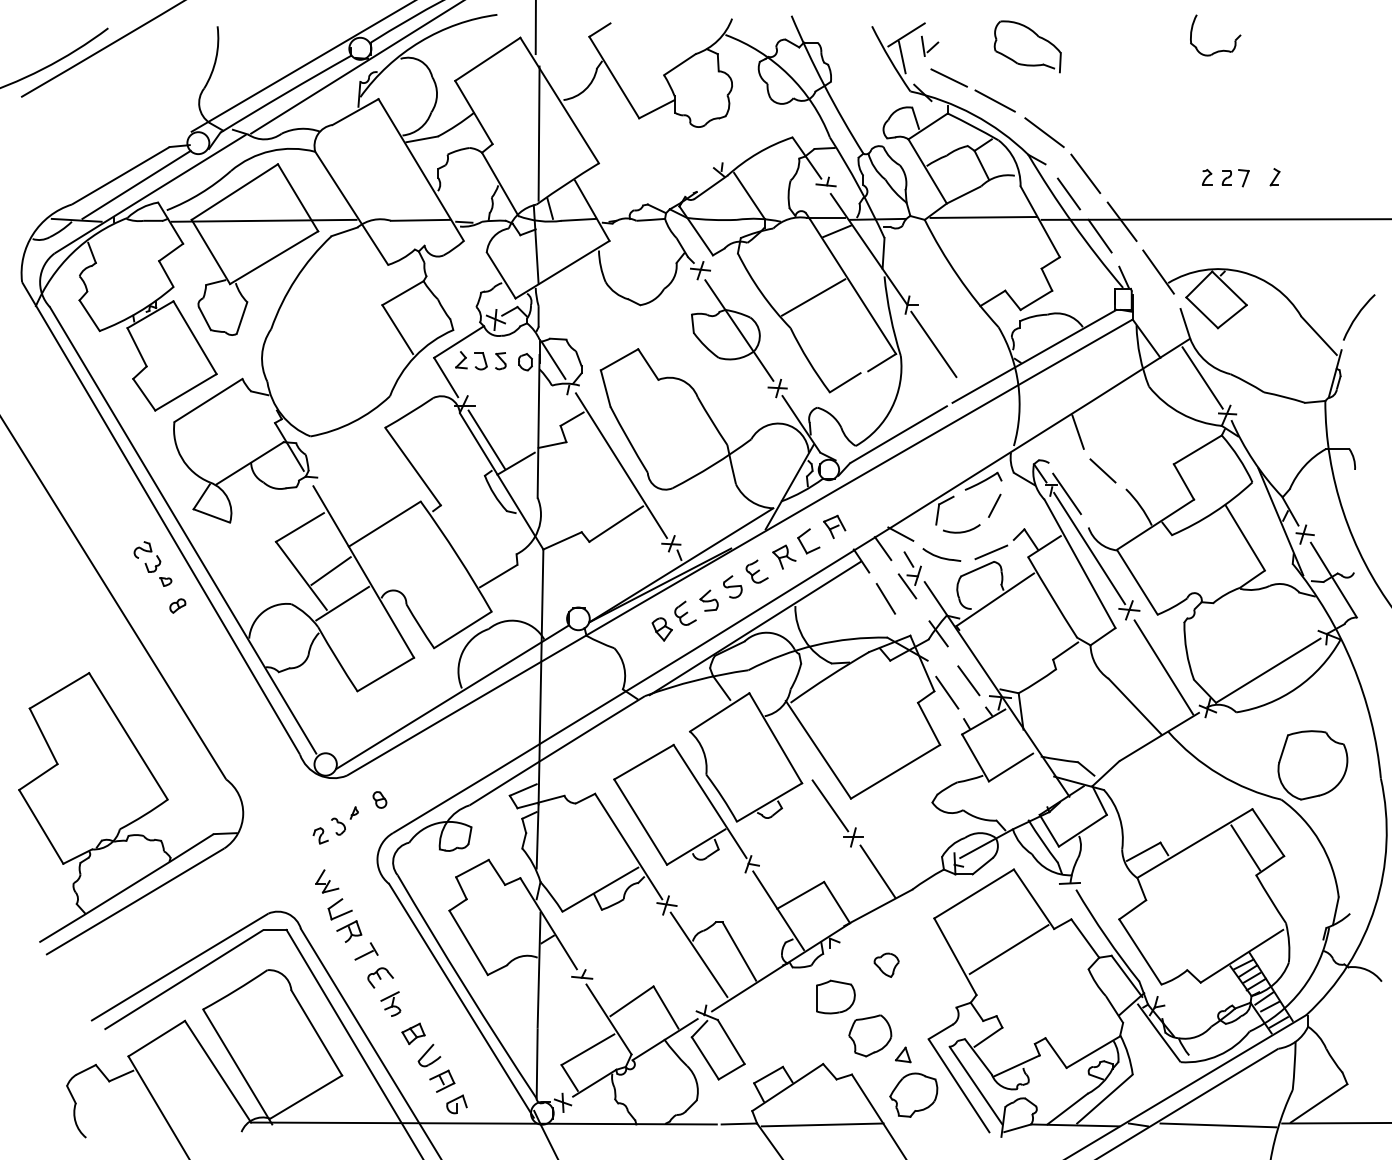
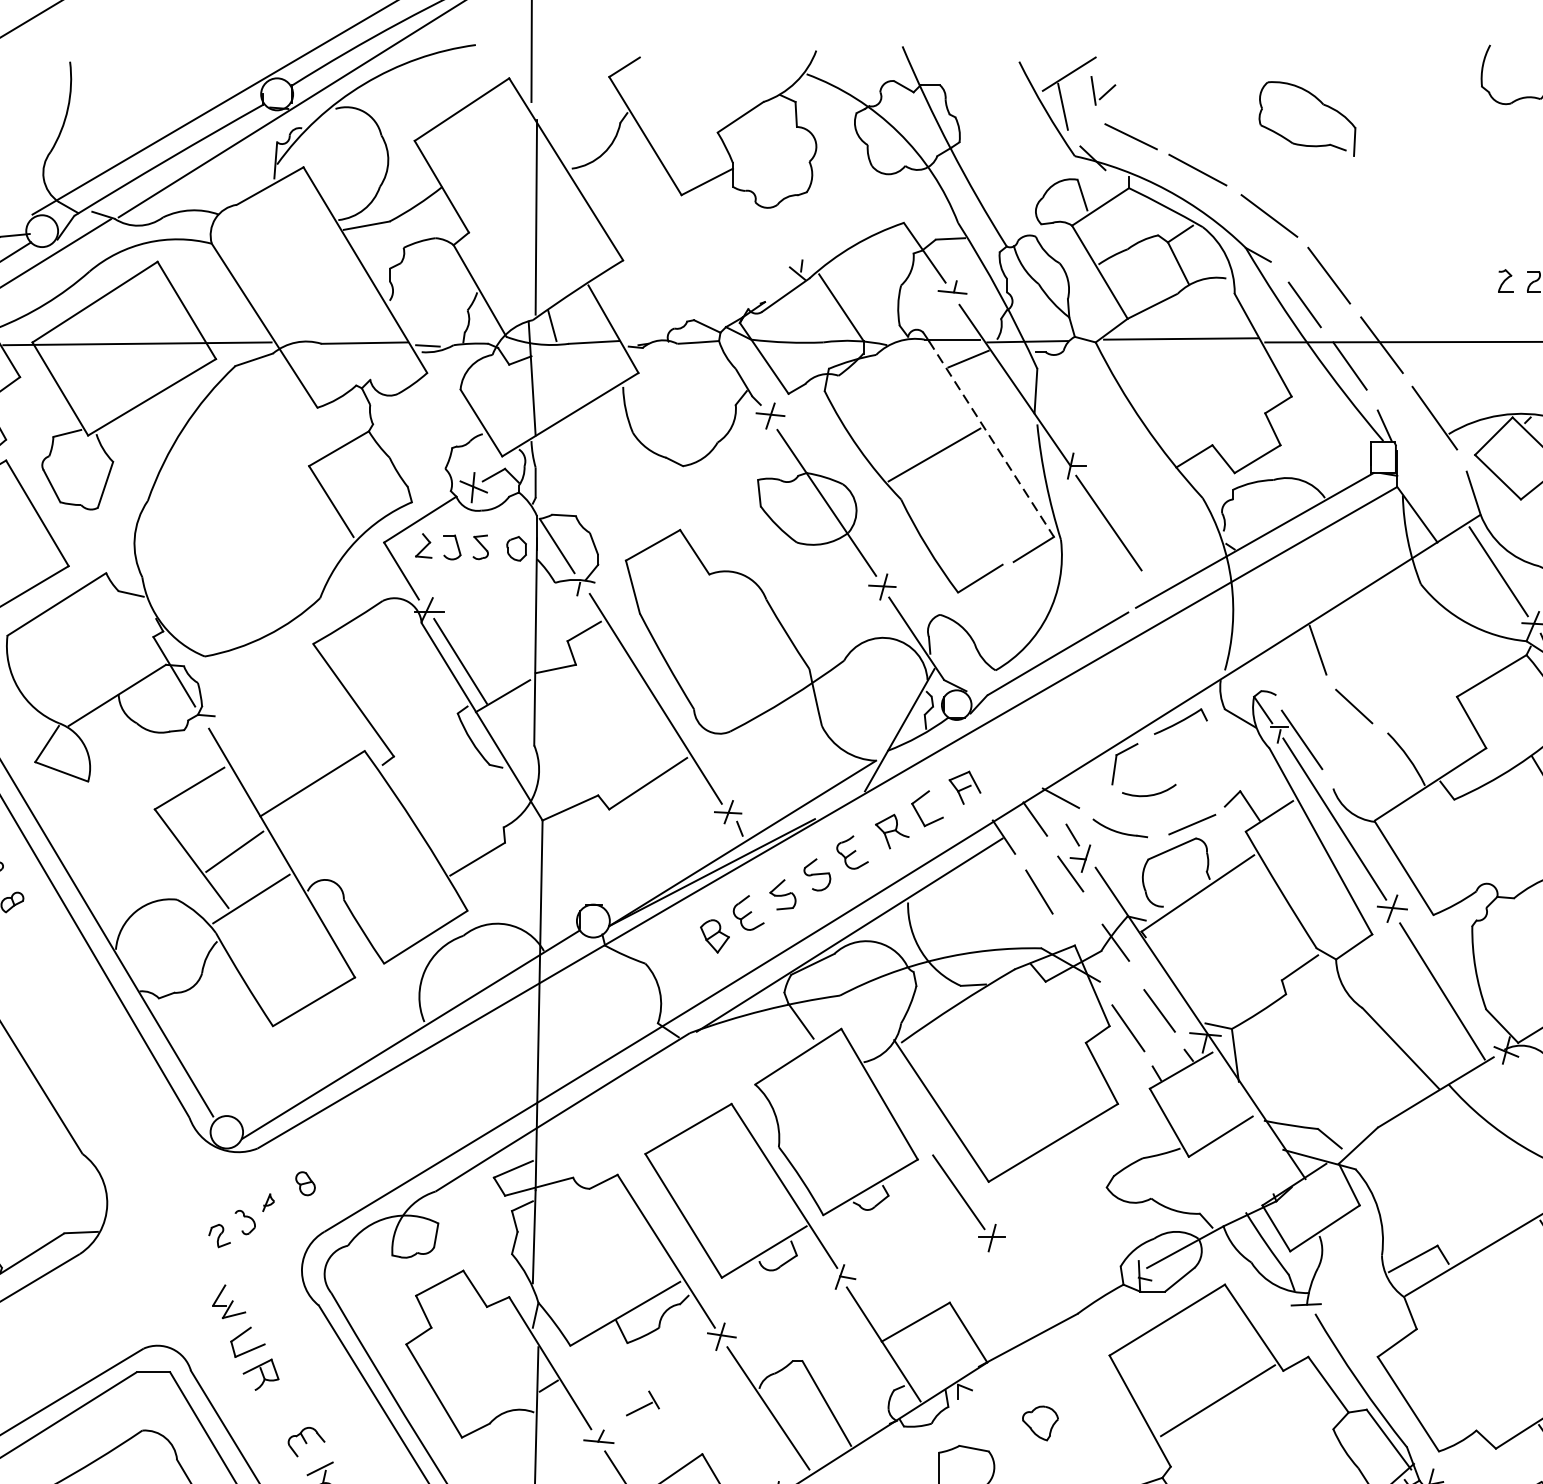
part: (1037, 36) -> (1321, 104), moved
line: (853, 286) -> (992, 439), solid -> dashed
line: (994, 505) -> (1196, 756), removed
line: (877, 871) -> (1027, 1287), removed
part: (366, 951) -> (642, 1403), moved

